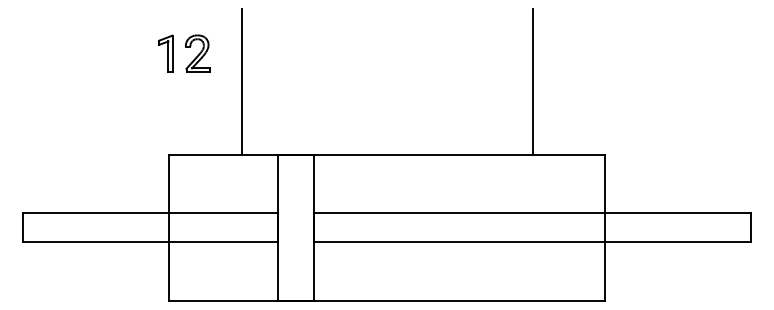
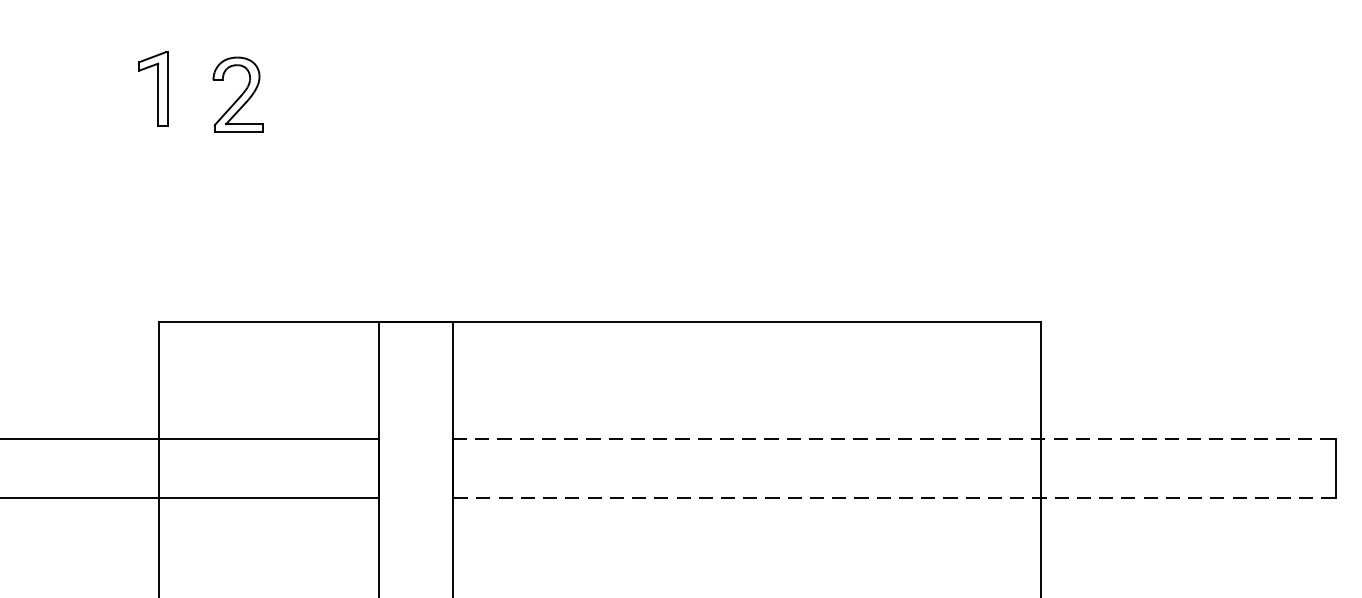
part: (165, 53) -> (152, 88), moved
part: (197, 53) -> (237, 94), moved
line: (241, 82) -> (305, 174), removed
line: (532, 82) -> (894, 174), removed
line: (533, 213) -> (896, 439), solid -> dashed
line: (532, 242) -> (894, 498), solid -> dashed

